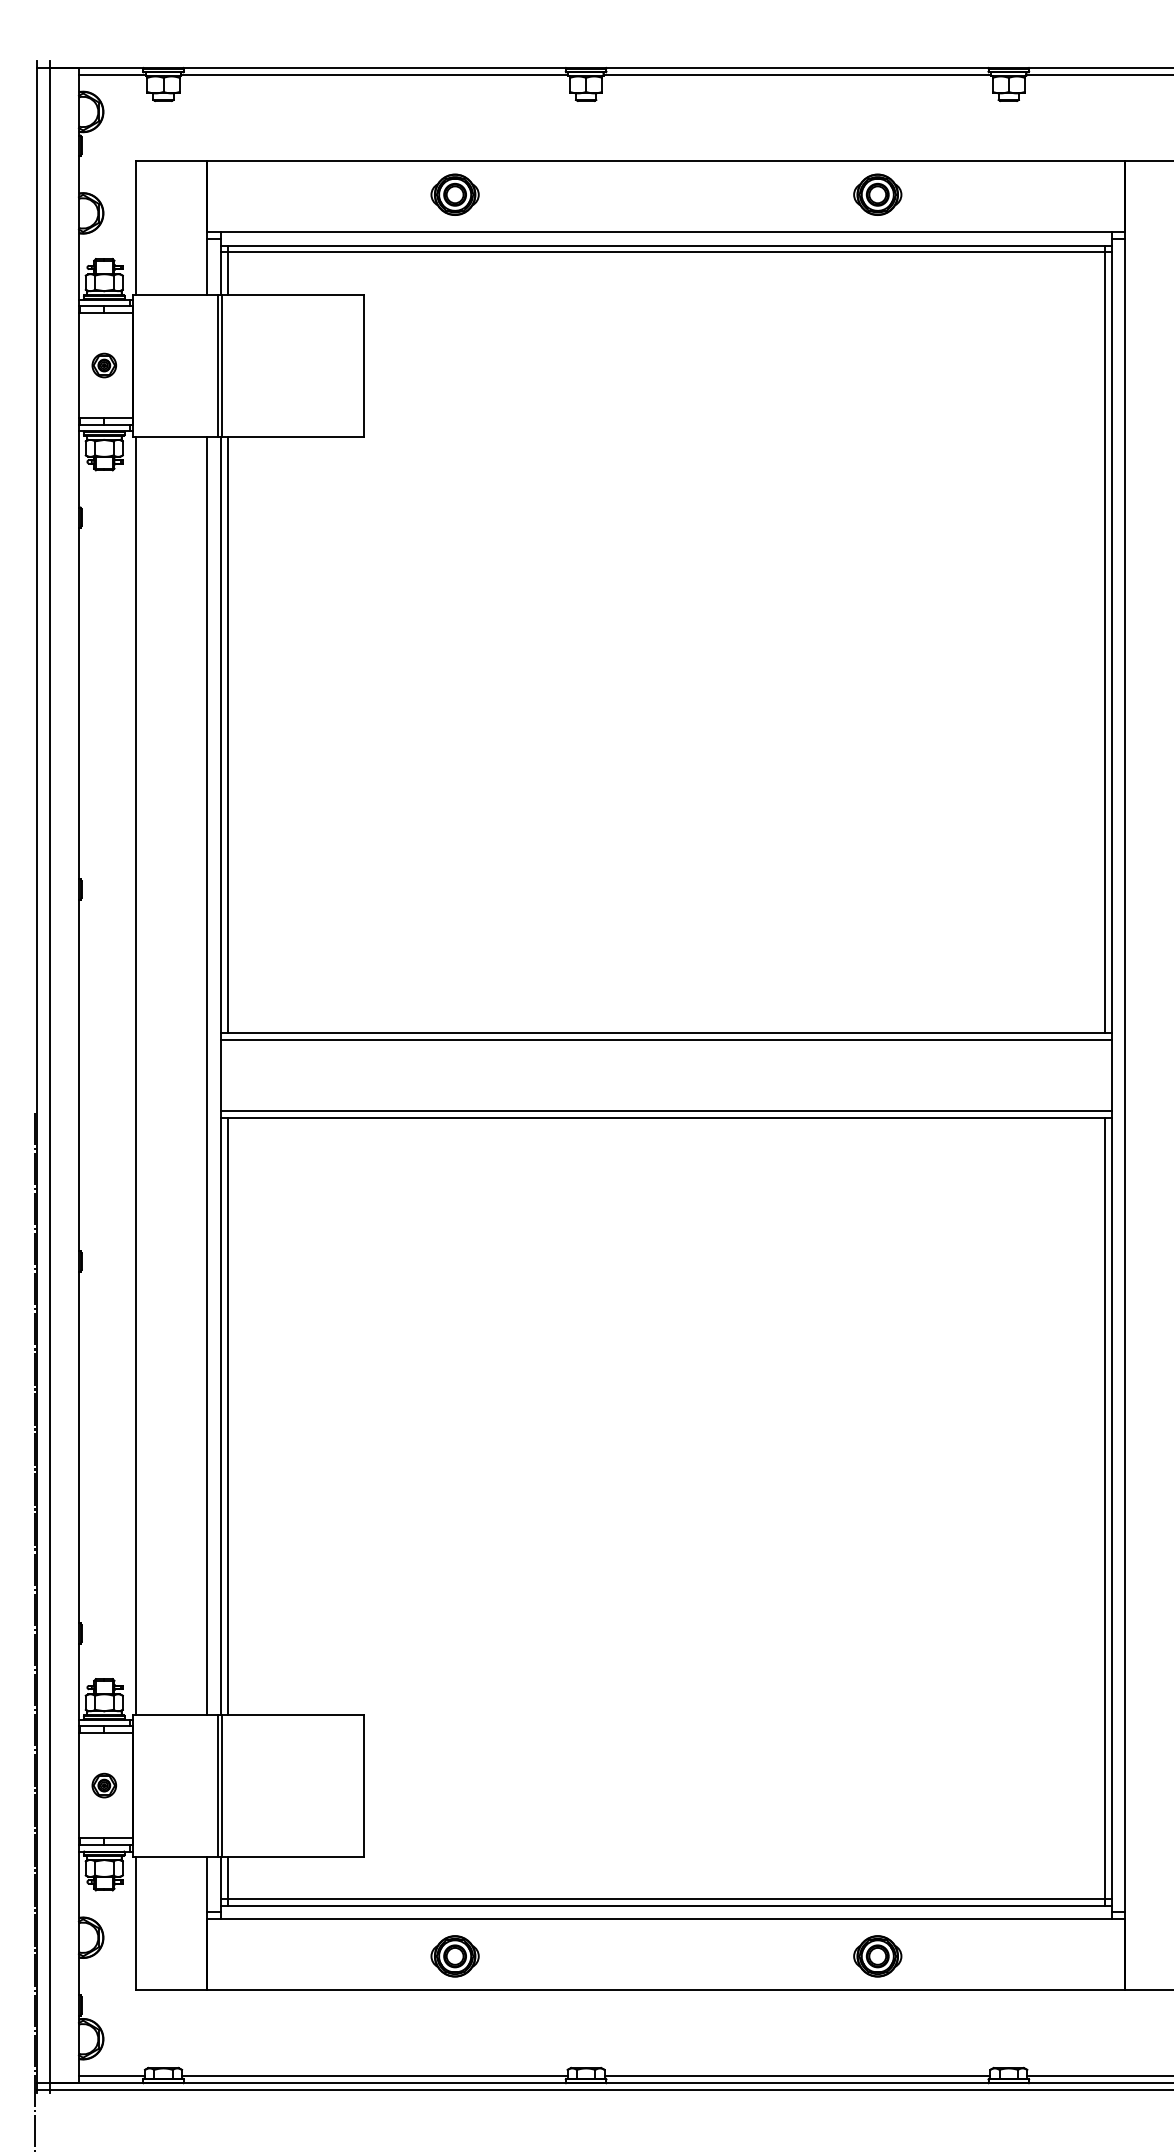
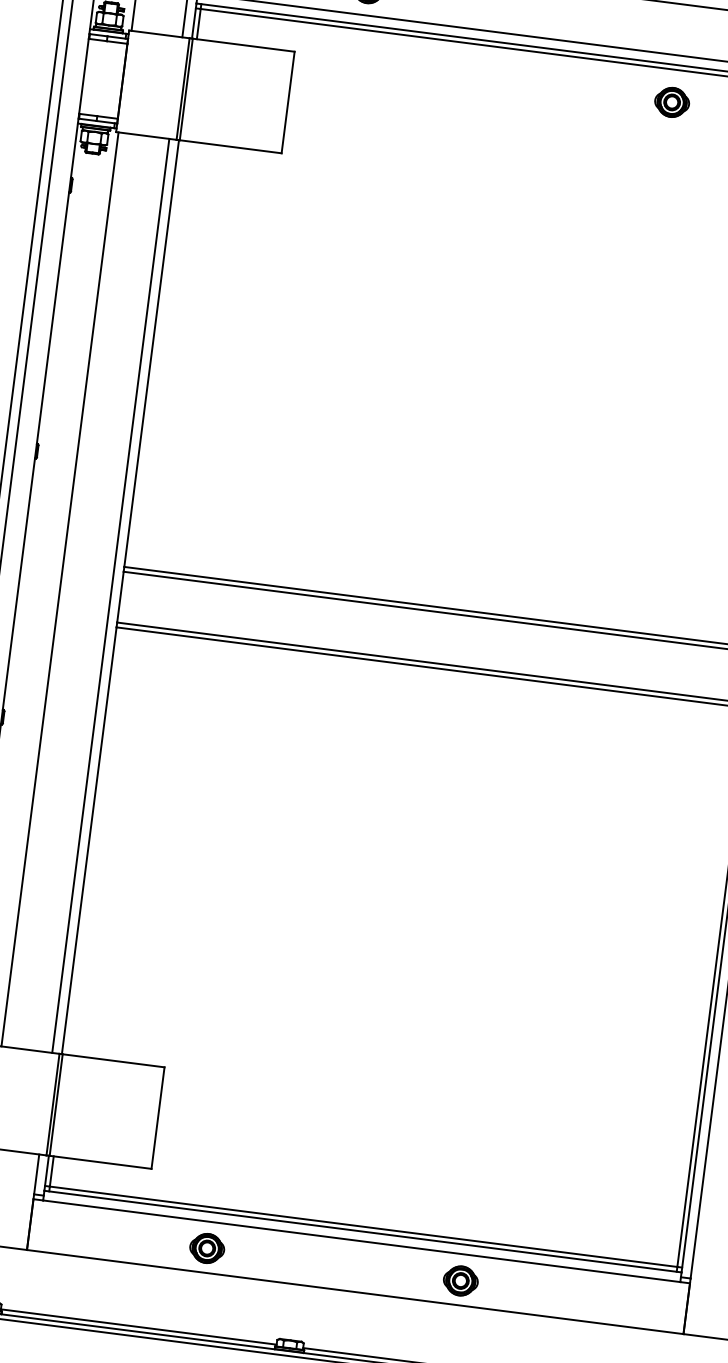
part: (877, 194) -> (671, 102), moved
part: (104, 365) -> (102, 78), removed
line: (227, 734) -> (156, 353), removed
line: (227, 1415) -> (93, 840), removed
part: (877, 1956) -> (460, 1281), moved

